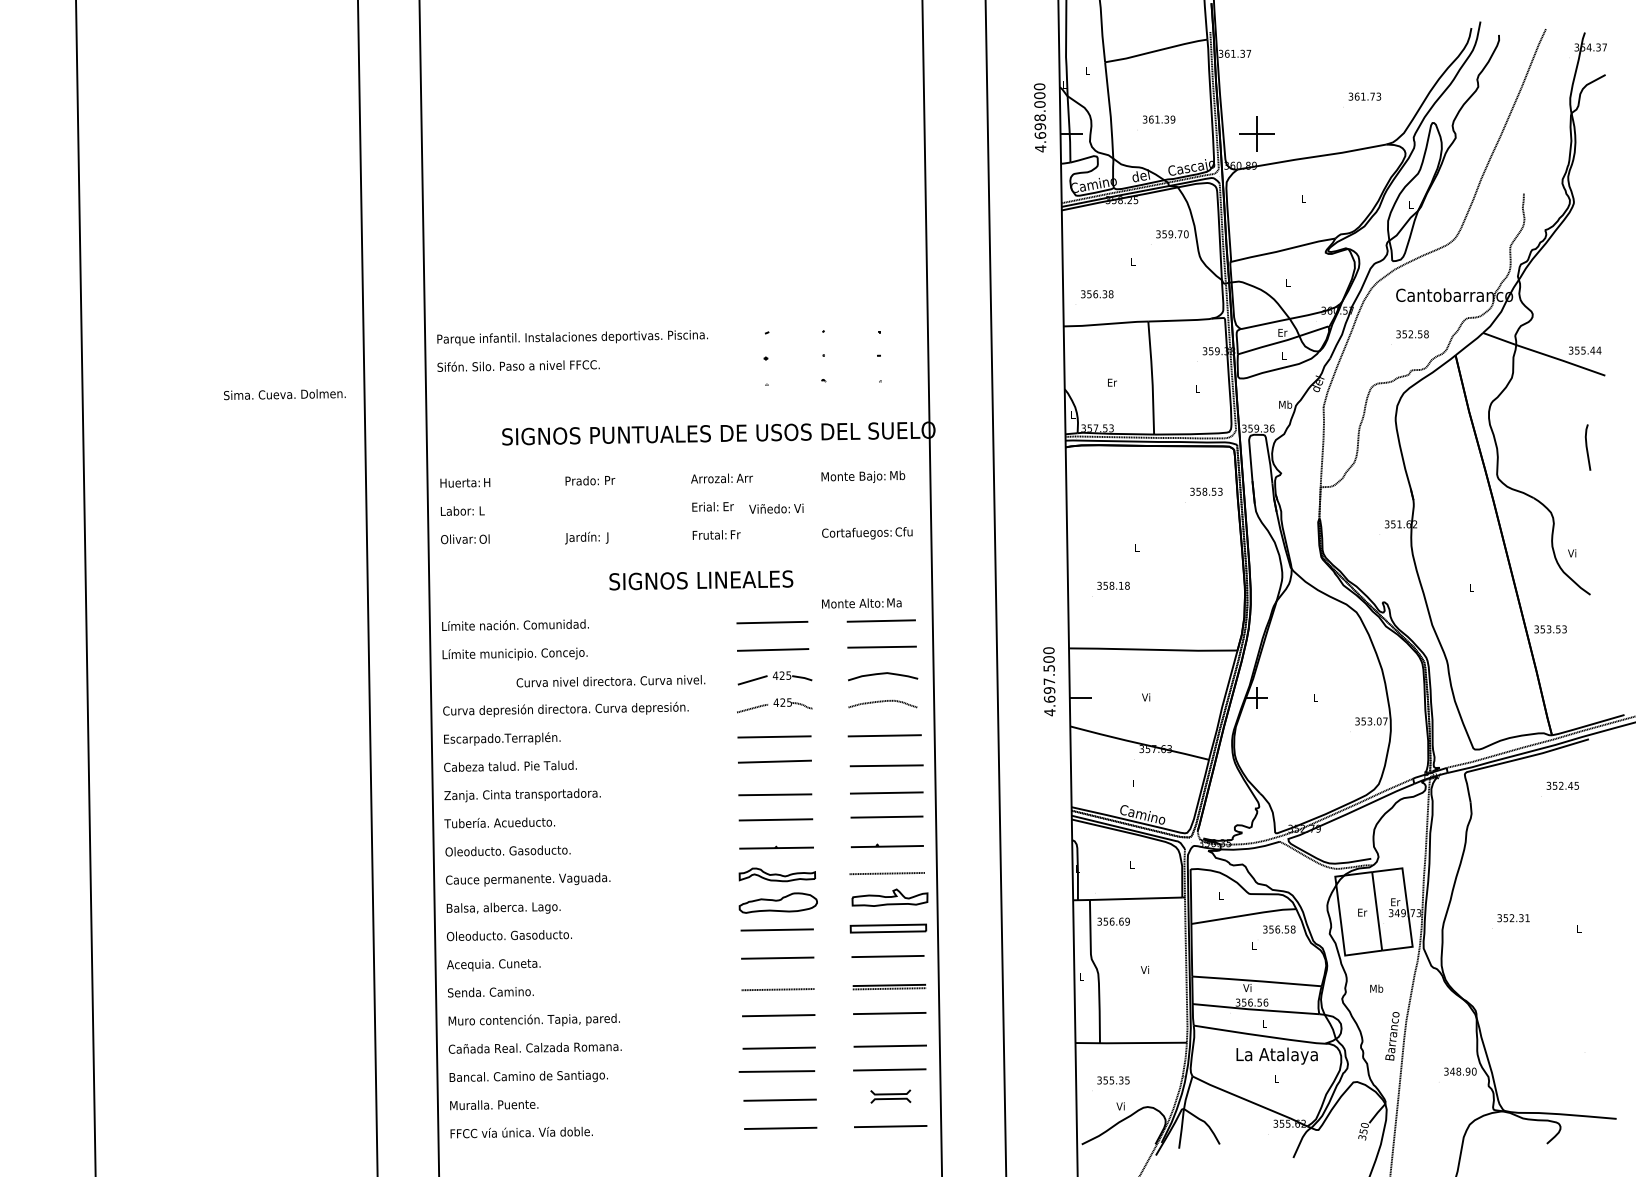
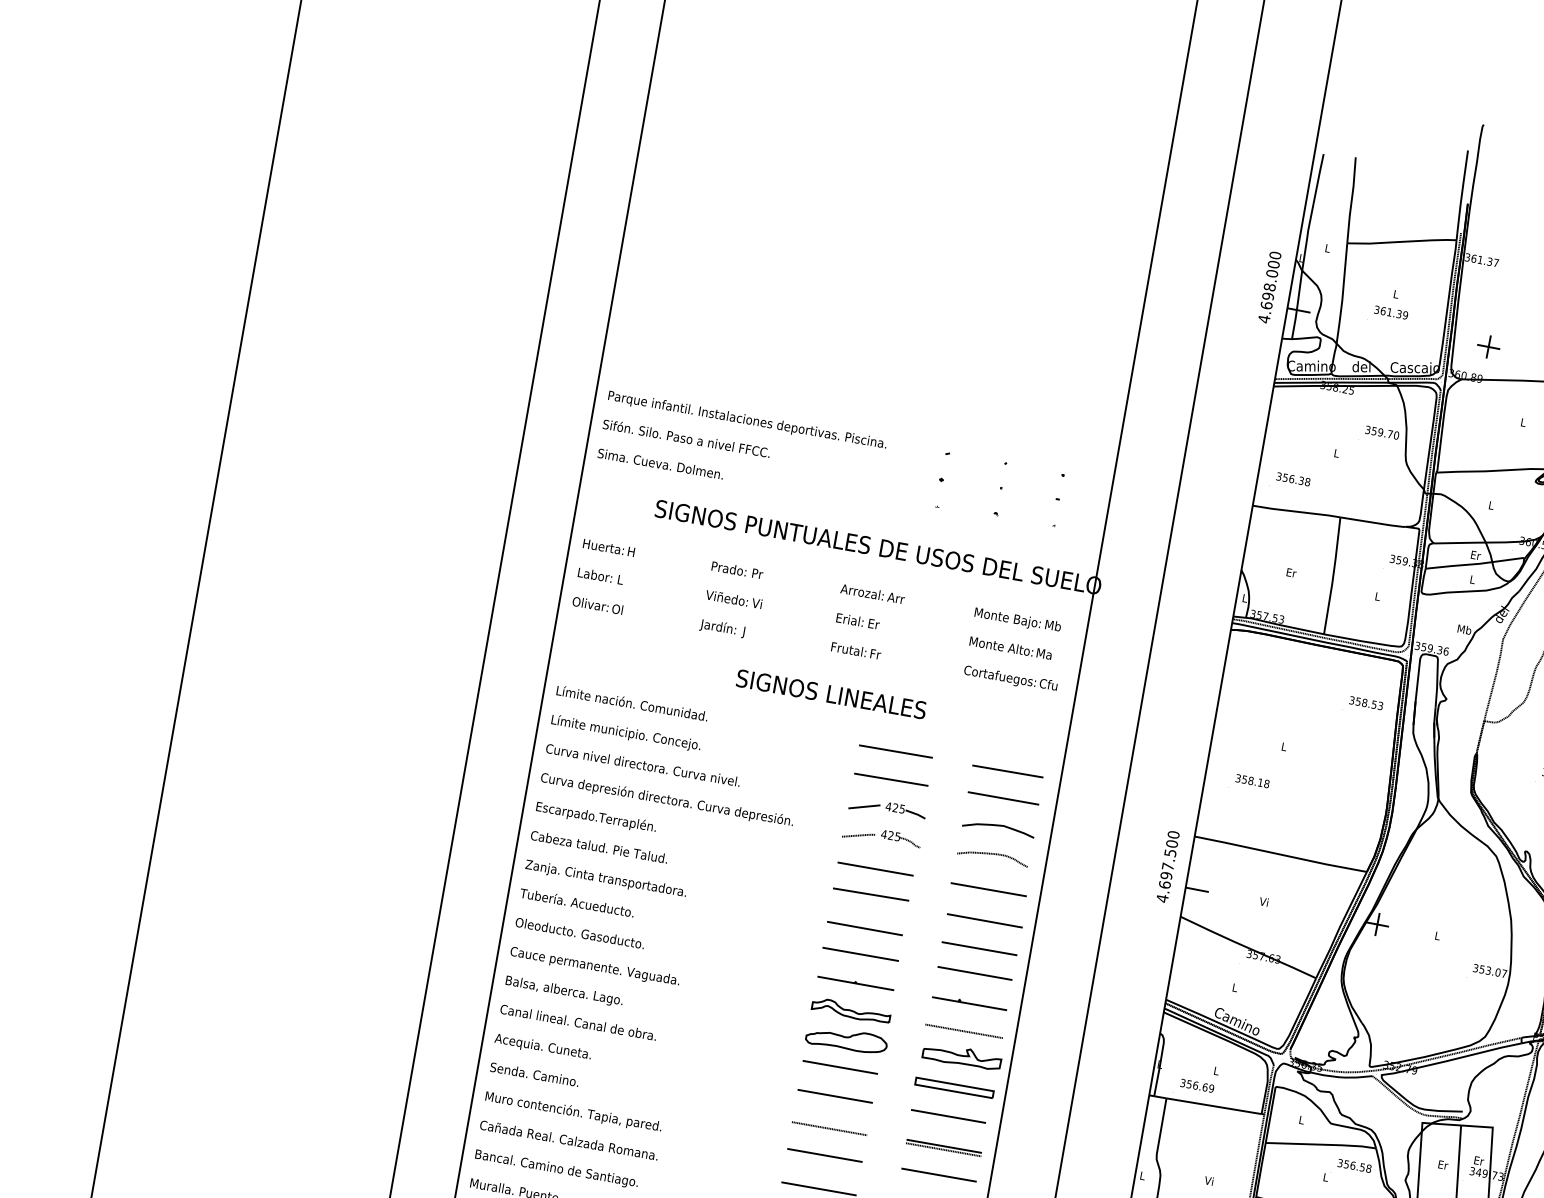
part: (1256, 134) -> (1488, 347), size x0.62
text: (284, 394) -> (660, 463), moved
text: (776, 508) -> (734, 599), moved
text: (861, 603) -> (1010, 648), moved
text: (610, 681) -> (642, 765), moved
text: (1113, 921) -> (1197, 1085), moved
text: (524, 934) -> (580, 1022), Oleoducto. Gasoducto. -> Canal lineal. Canal de obra.

